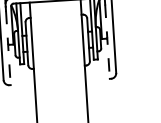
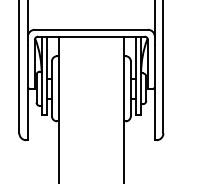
line: (107, 41) -> (154, 92), dashed -> solid
line: (7, 47) -> (27, 92), dashed -> solid

